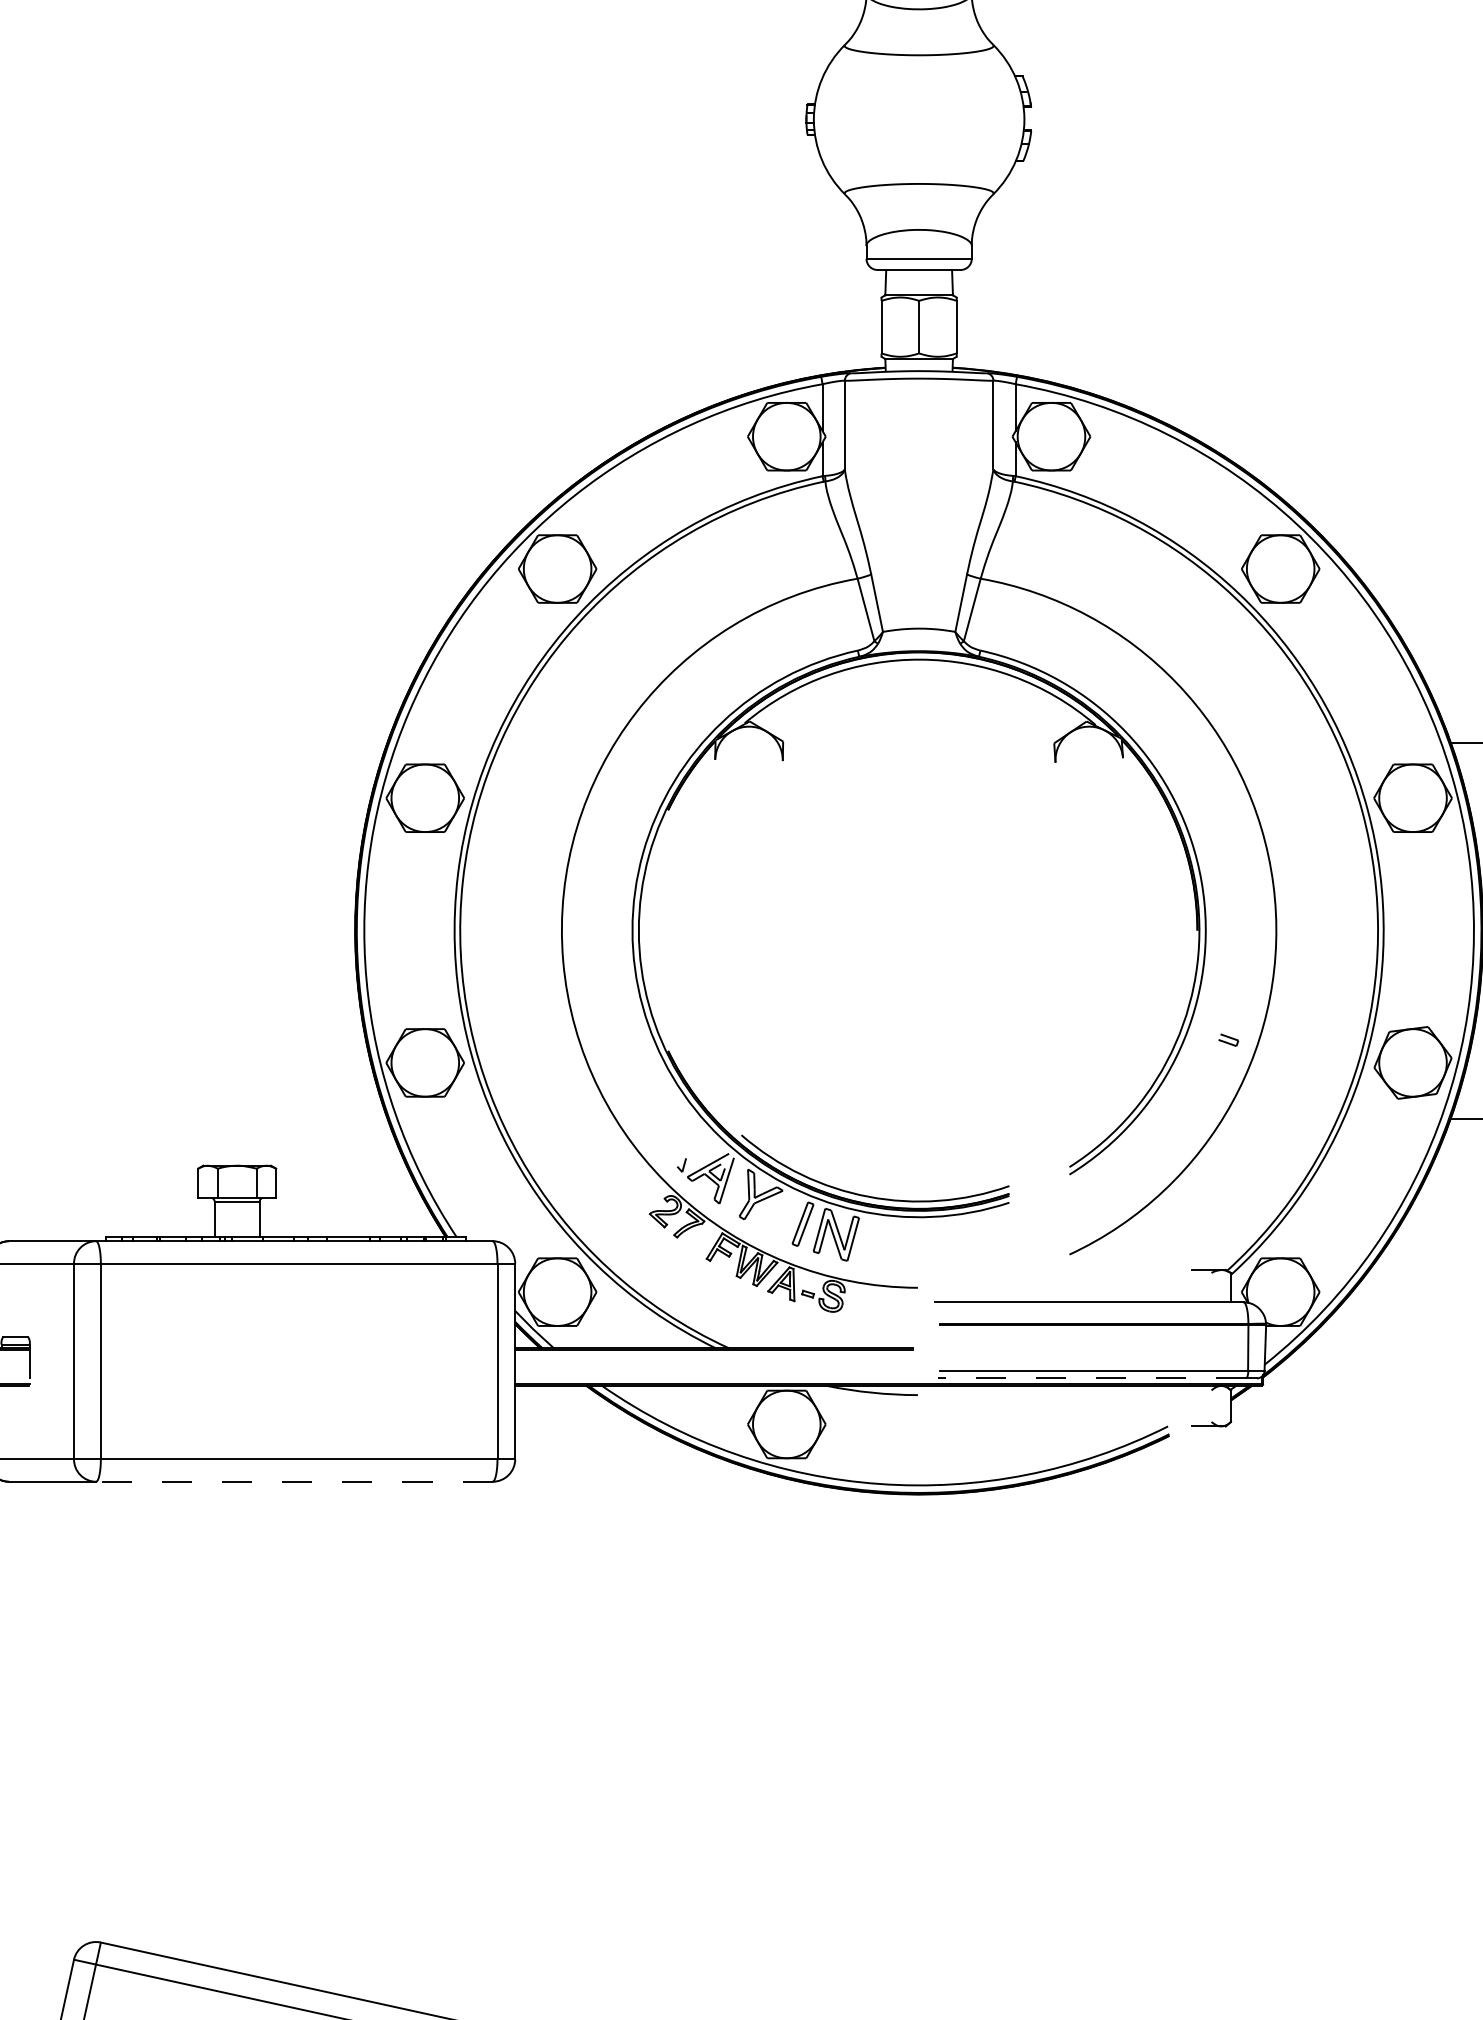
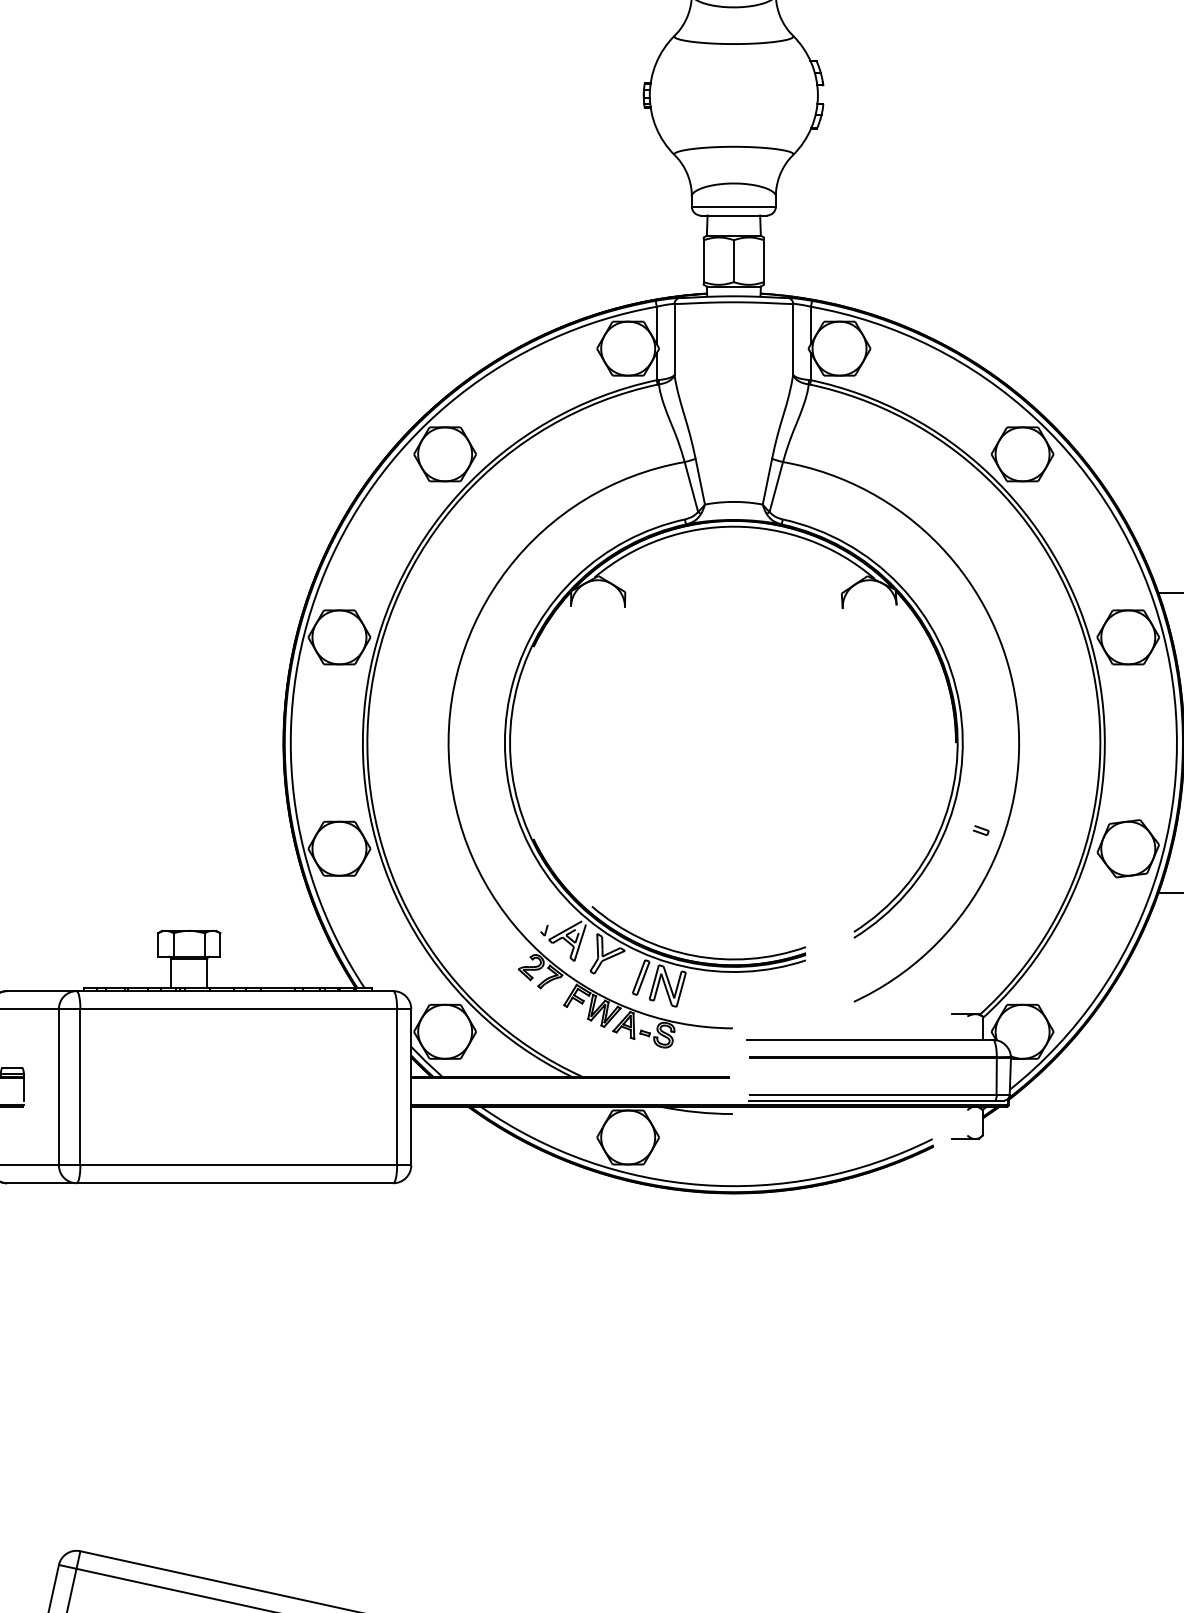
line: (1091, 1378) -> (871, 1100), dashed -> solid
line: (293, 1481) -> (234, 1183), dashed -> solid

